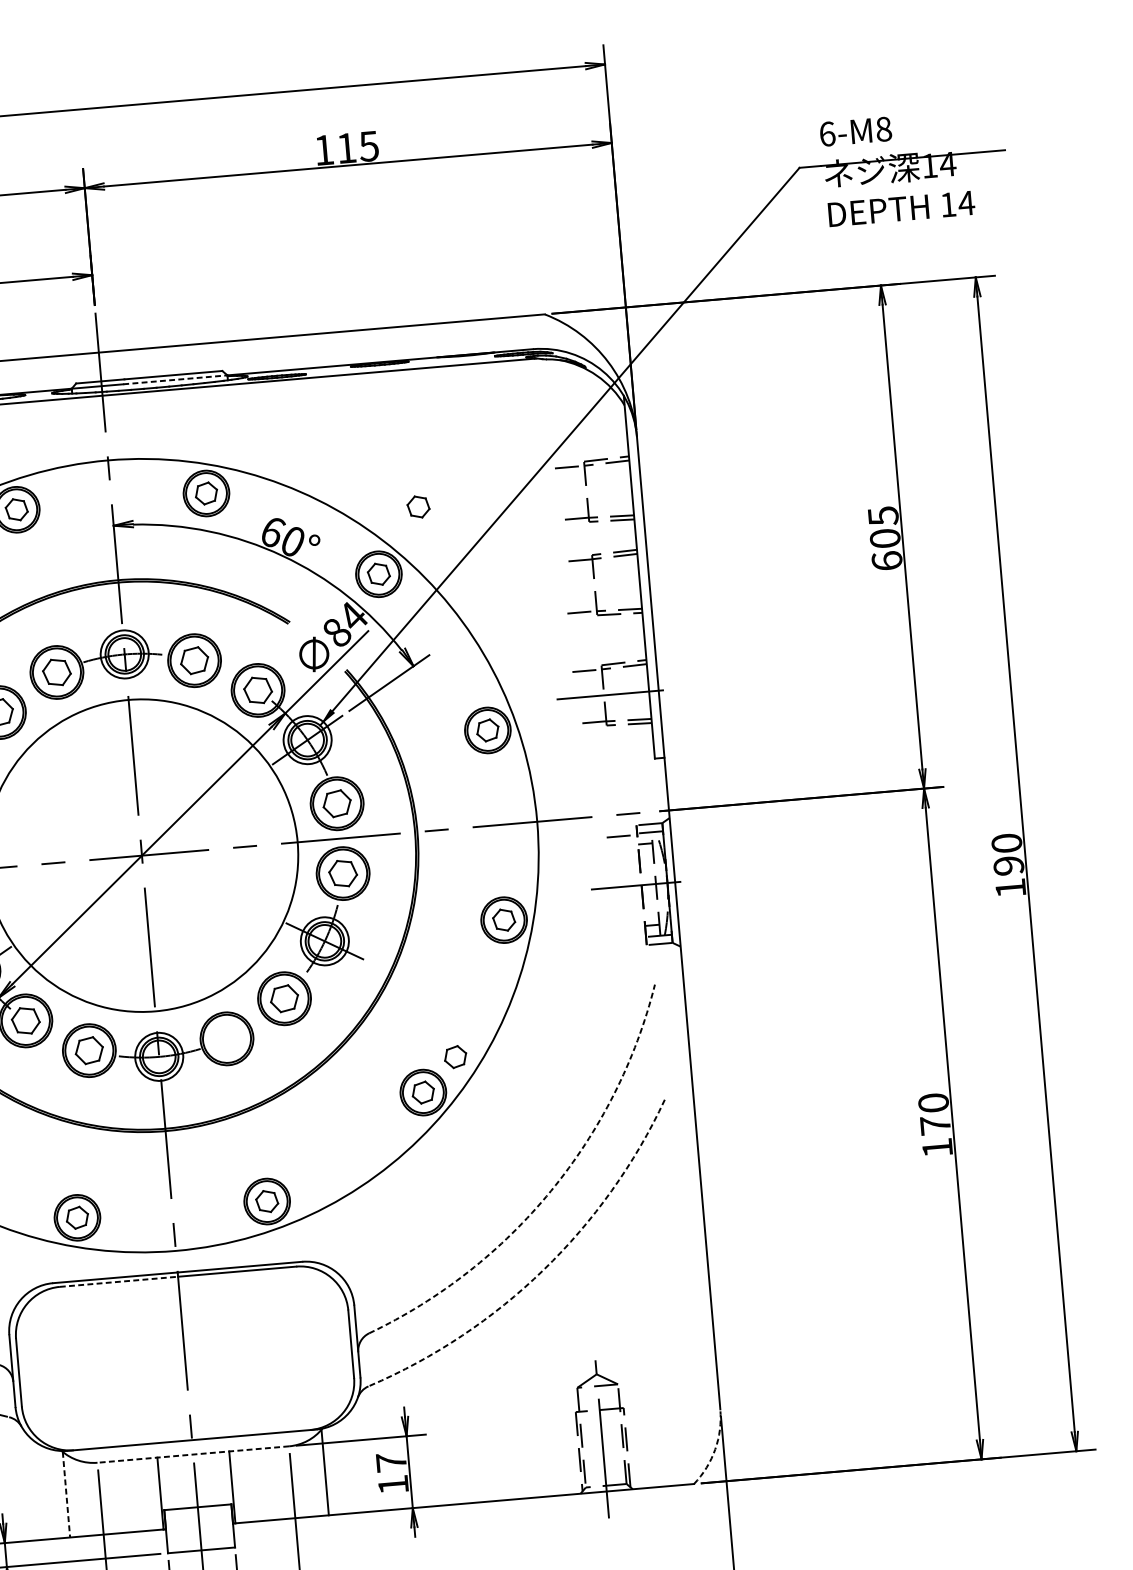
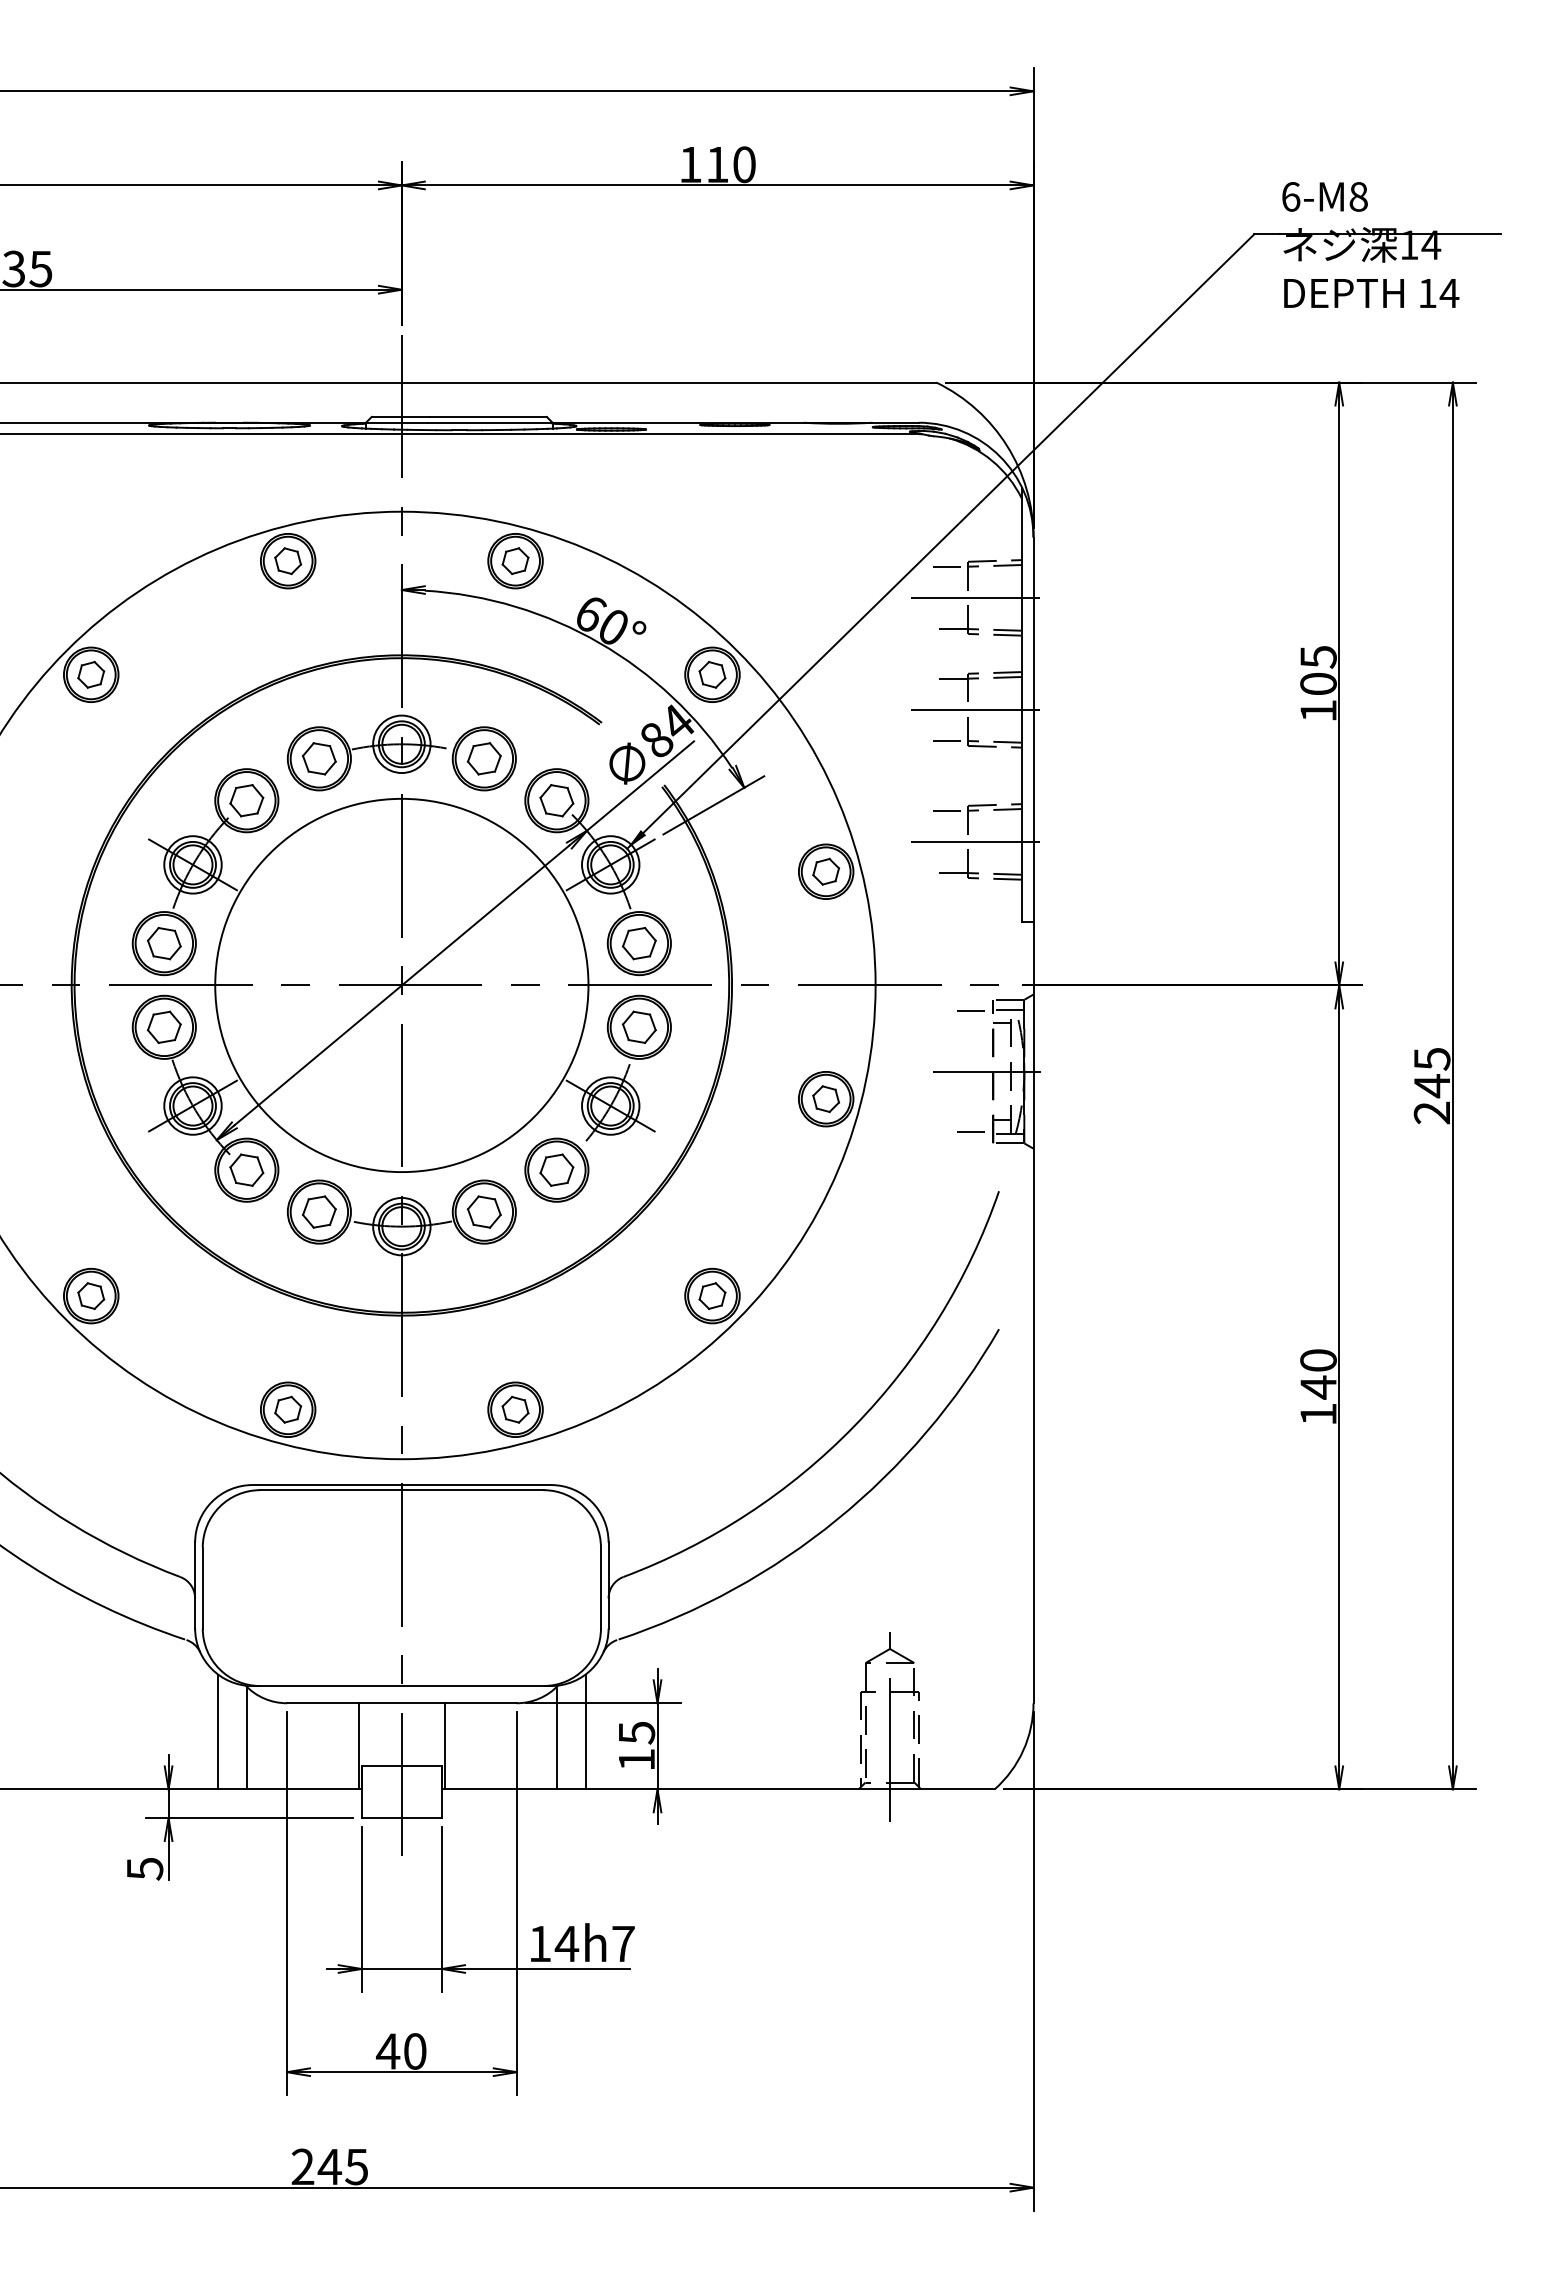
text: (368, 146) -> (743, 164), 115 -> 110
line: (175, 379) -> (490, 422), dashed -> solid
line: (592, 490) -> (975, 597), added
part: (418, 506) -> (766, 598), removed
text: (887, 560) -> (1318, 710), 605 -> 105
line: (600, 584) -> (975, 709), added
text: (1008, 865) -> (1431, 1085), 190 -> 245
line: (626, 936) -> (970, 1131), added
part: (227, 1038) -> (484, 1211), added
part: (455, 1056) -> (754, 1256), removed
text: (935, 1125) -> (1318, 1387), 170 -> 140
arc: (551, 1191) -> (854, 1426), dashed -> solid
arc: (543, 1270) -> (837, 1519), dashed -> solid
line: (119, 1282) -> (331, 1490), dashed -> solid
arc: (715, 1449) -> (1023, 1750), dashed -> solid
line: (193, 1454) -> (401, 1703), dashed -> solid
text: (392, 1462) -> (637, 1732), 17 -> 15
line: (348, 1464) -> (585, 1731), added
line: (42, 1491) -> (218, 1731), added
line: (66, 1495) -> (246, 1738), dashed -> solid

